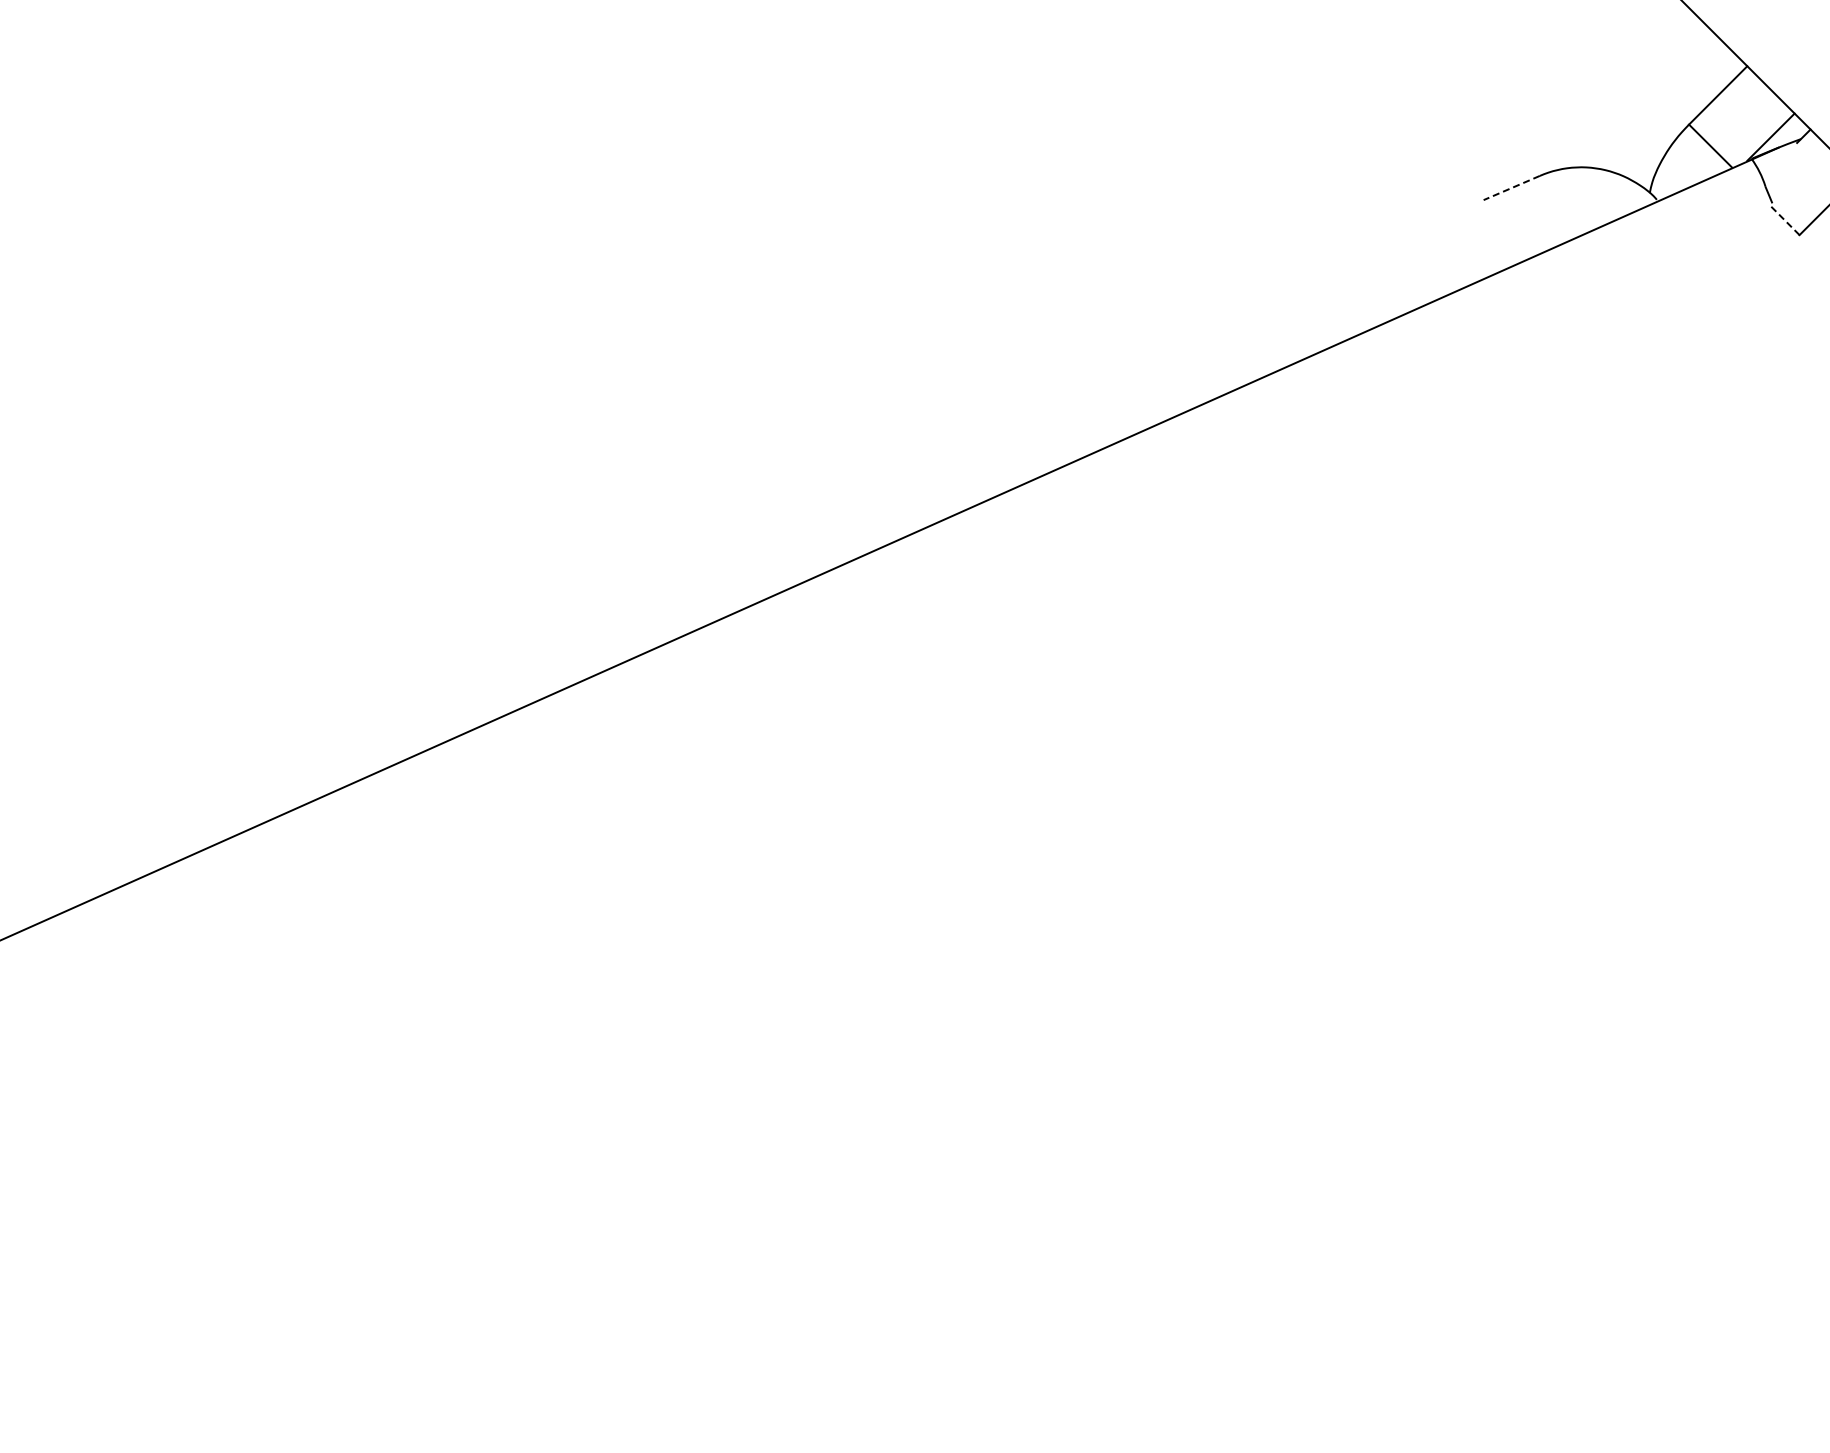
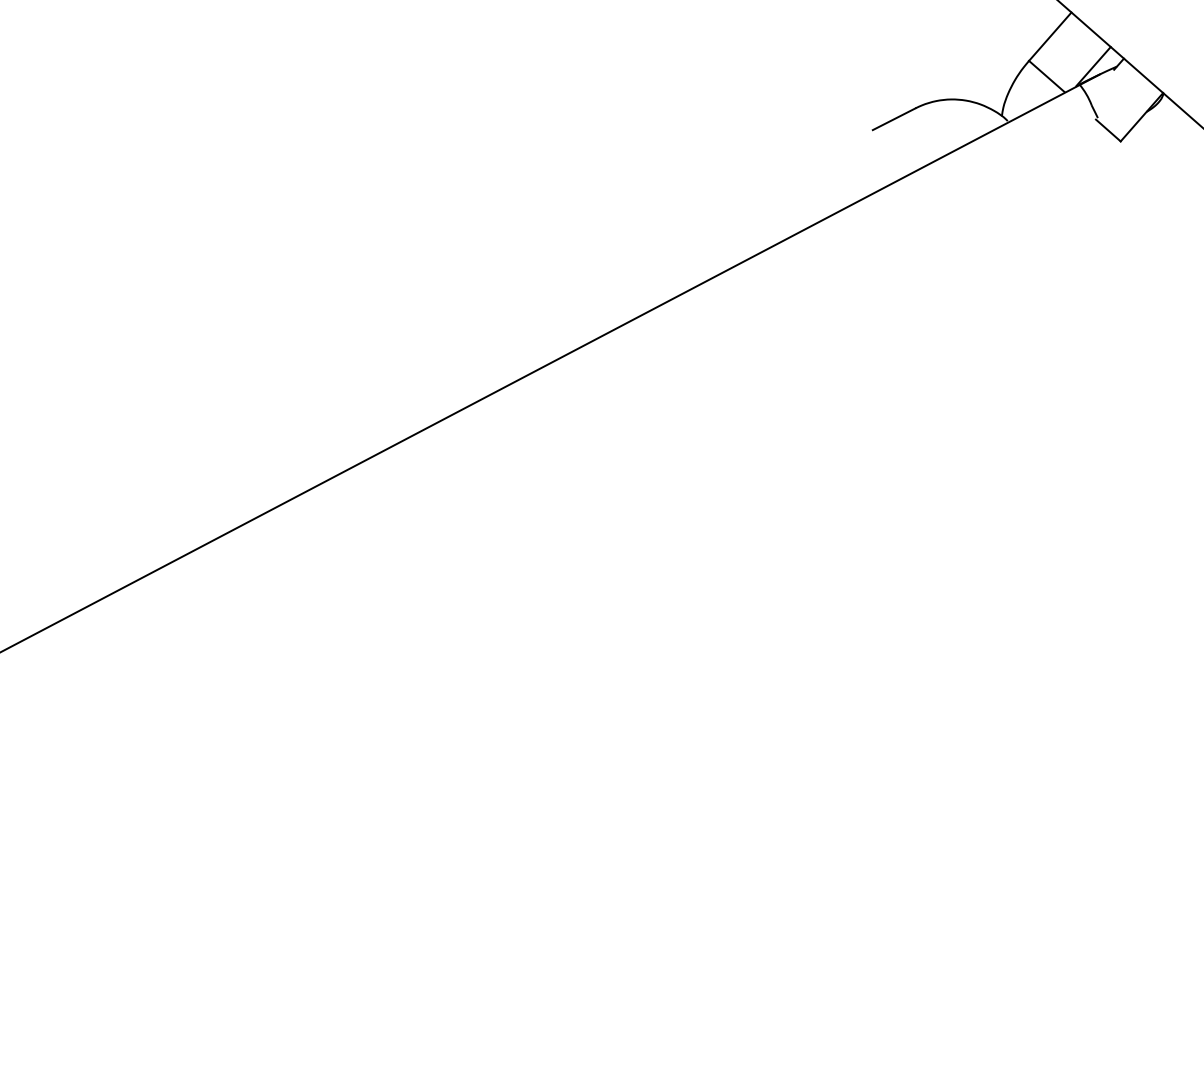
line: (1511, 188) -> (893, 119), dashed -> solid
line: (1784, 219) -> (1108, 130), dashed -> solid

